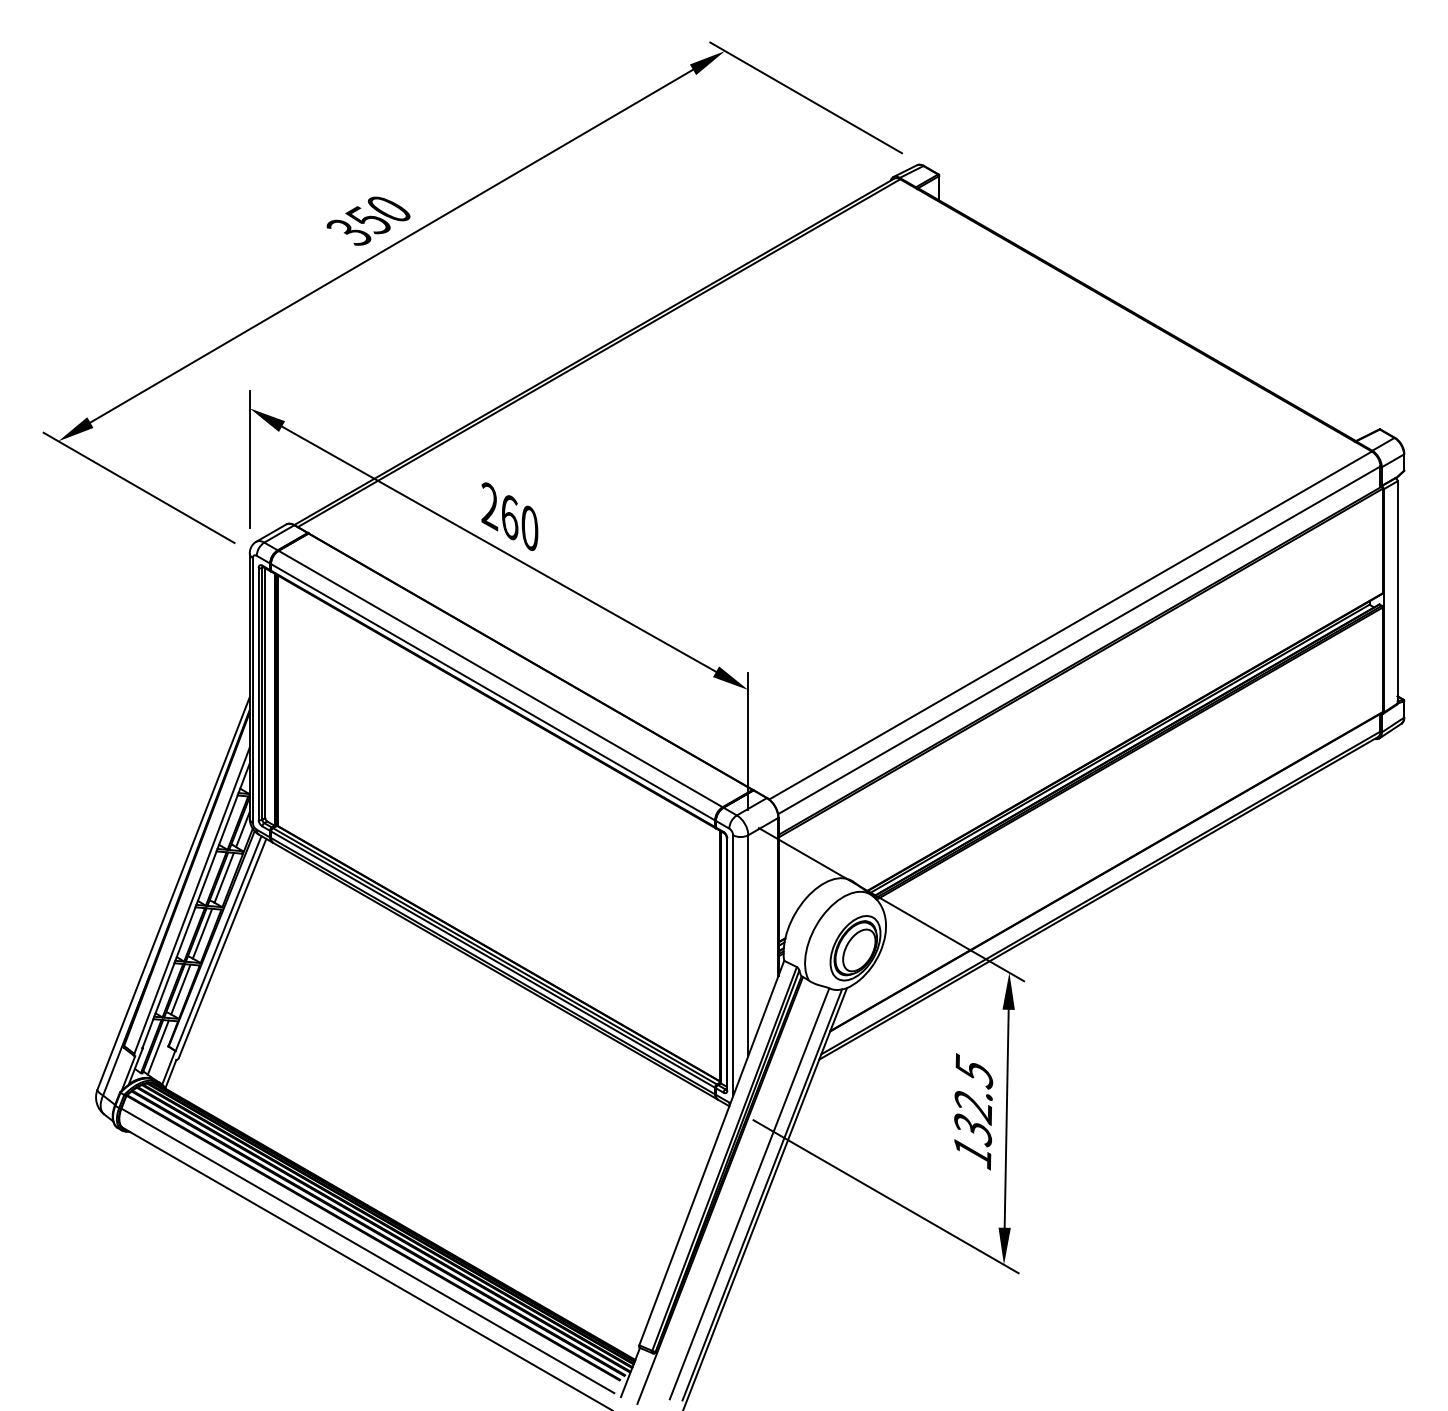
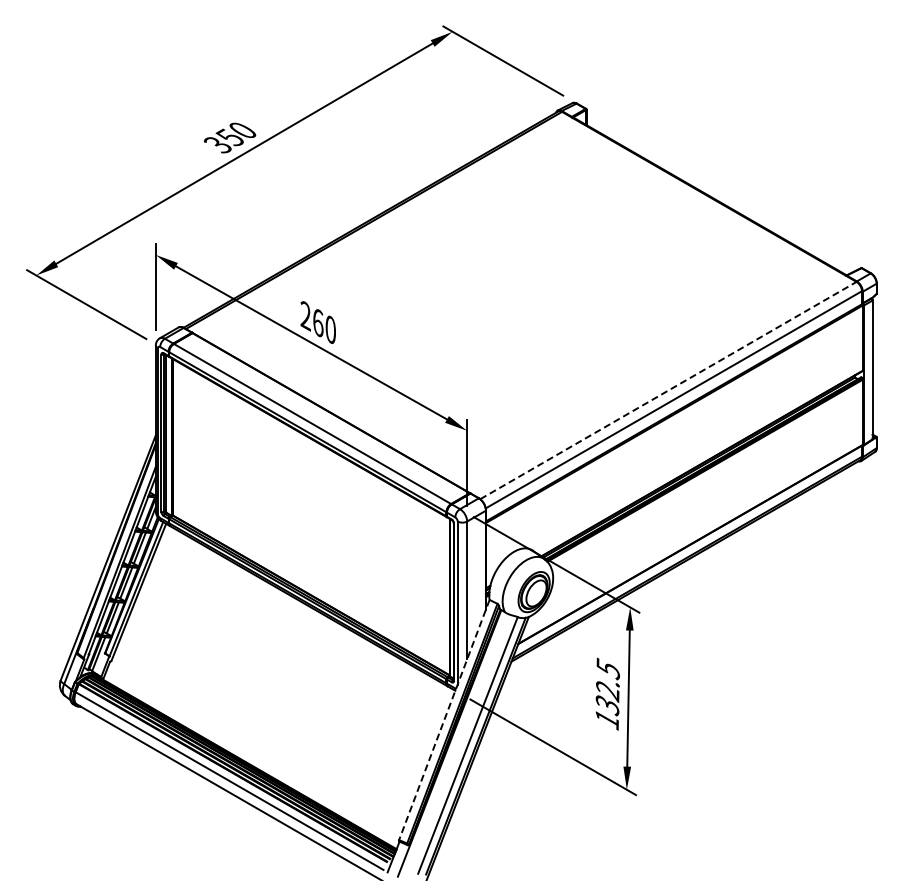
line: (1070, 625) -> (668, 390), solid -> dashed
line: (711, 1153) -> (444, 720), solid -> dashed

